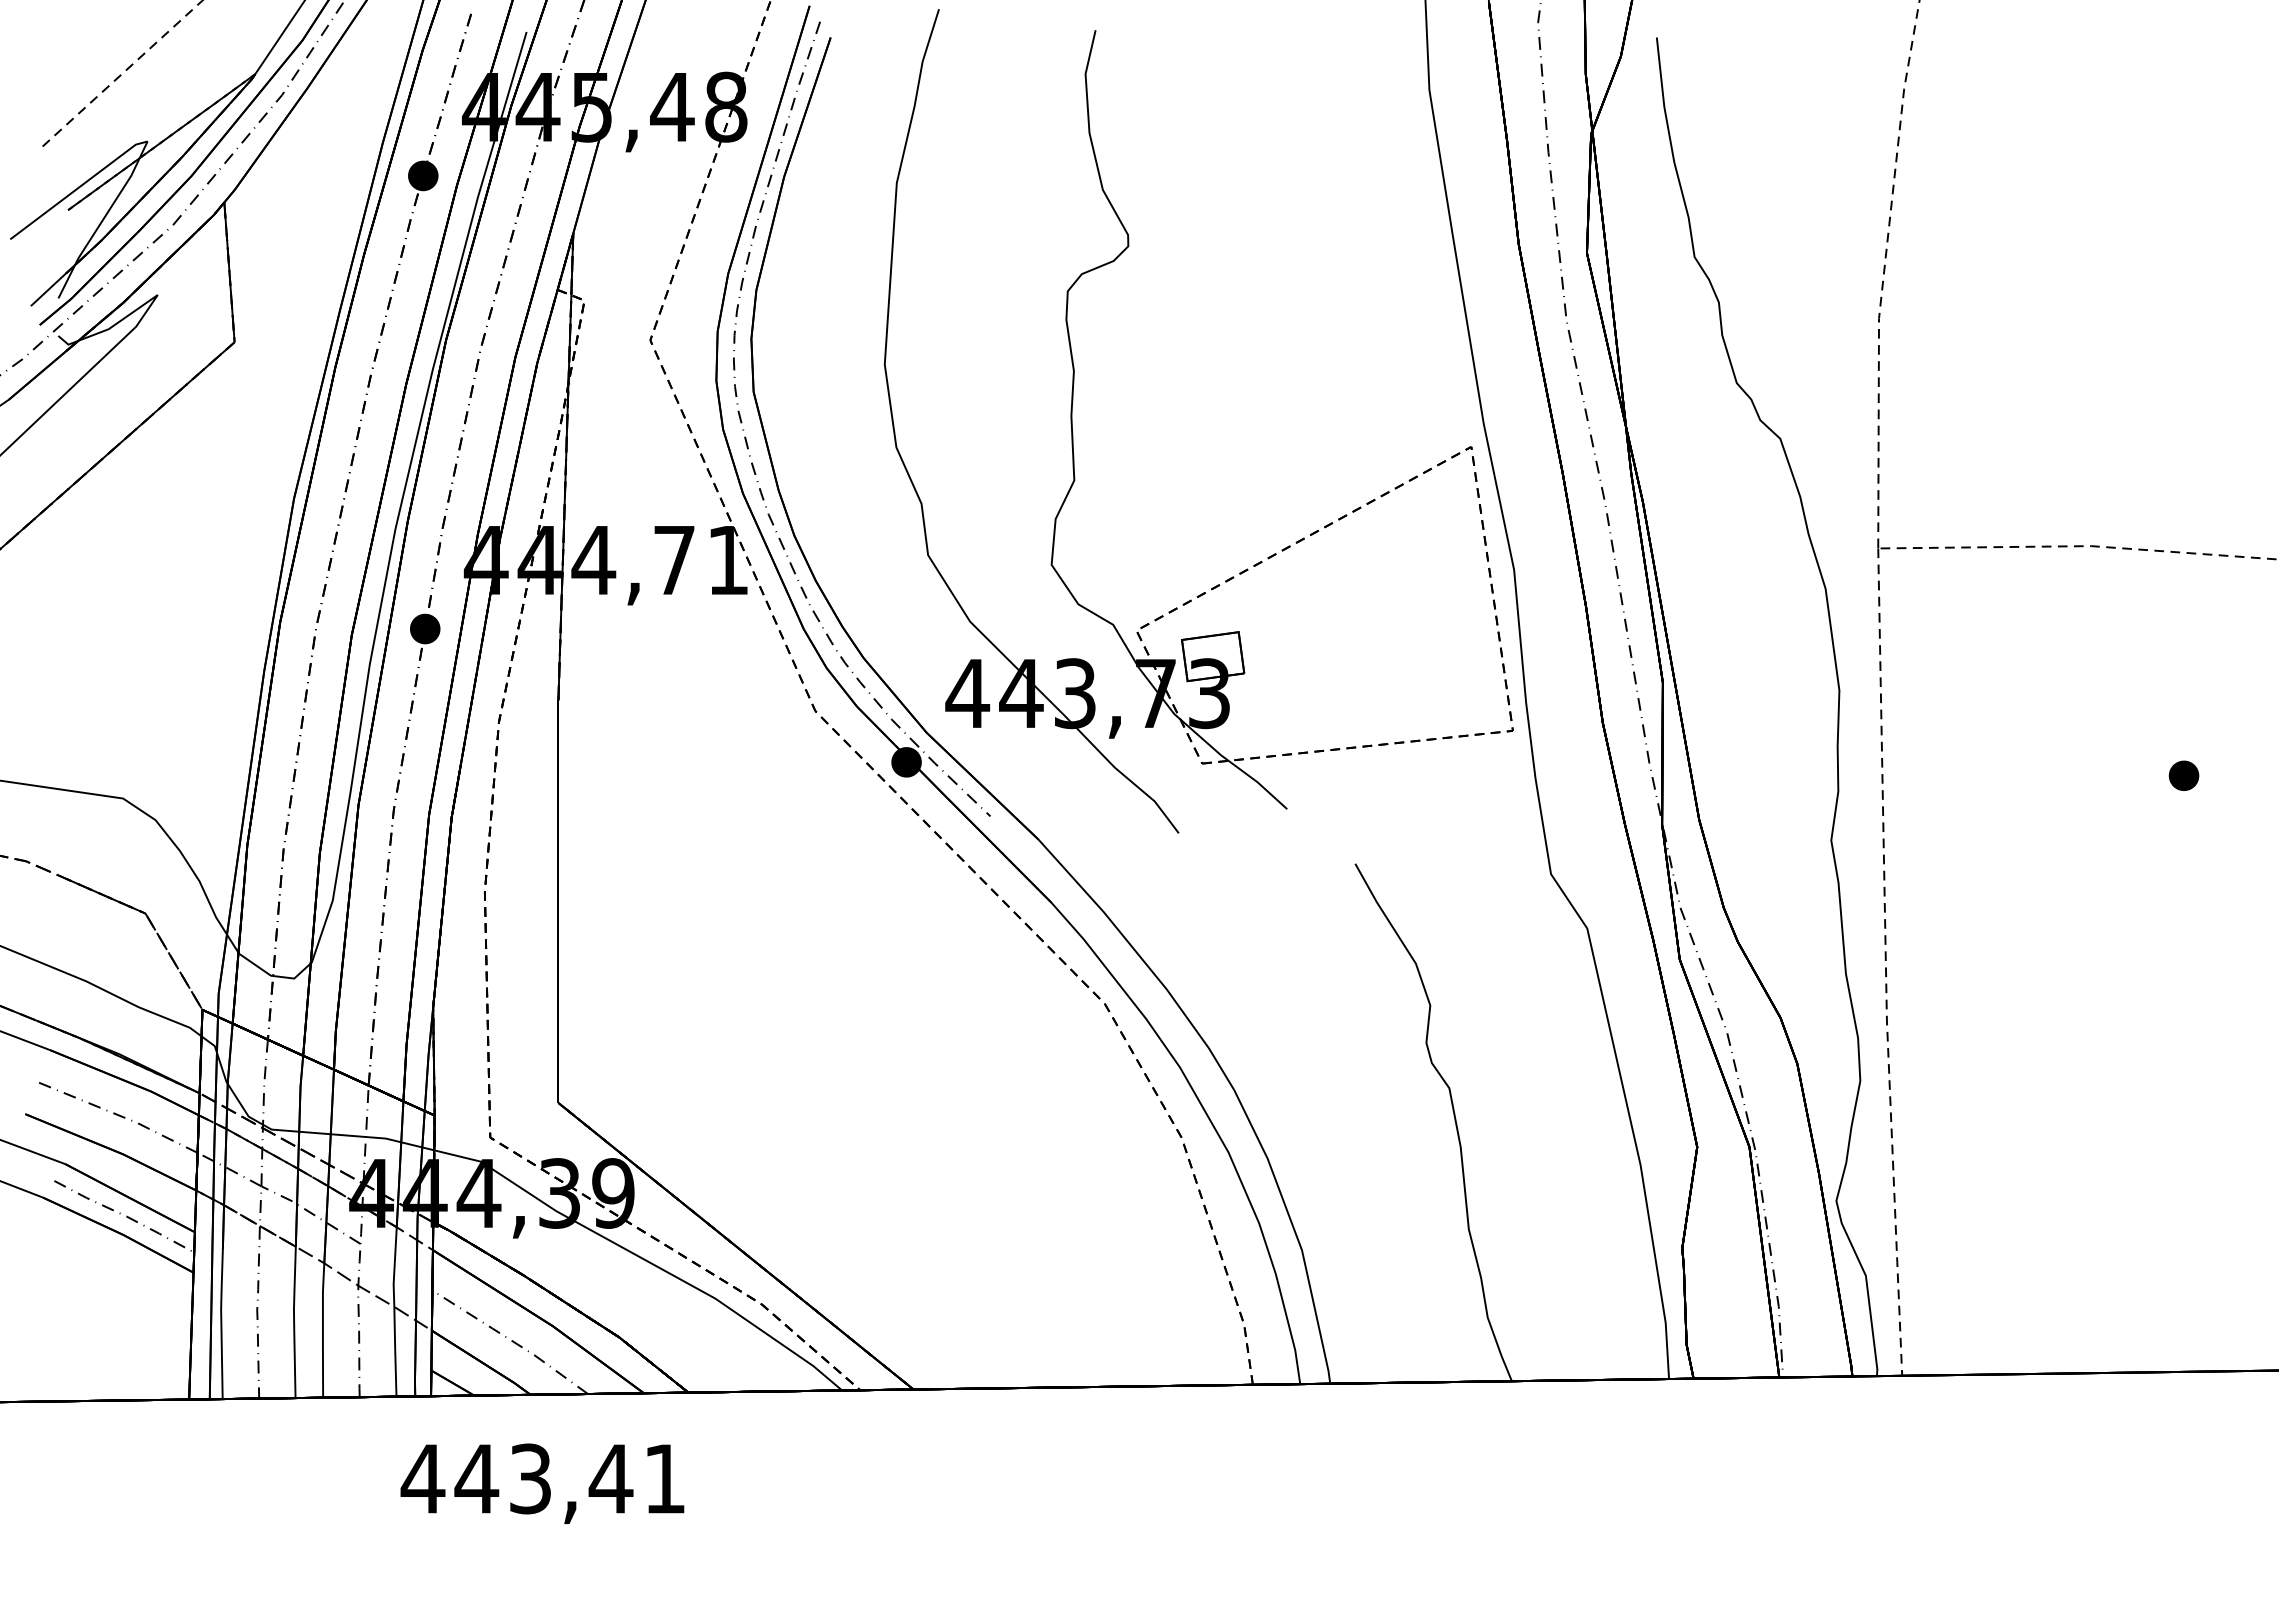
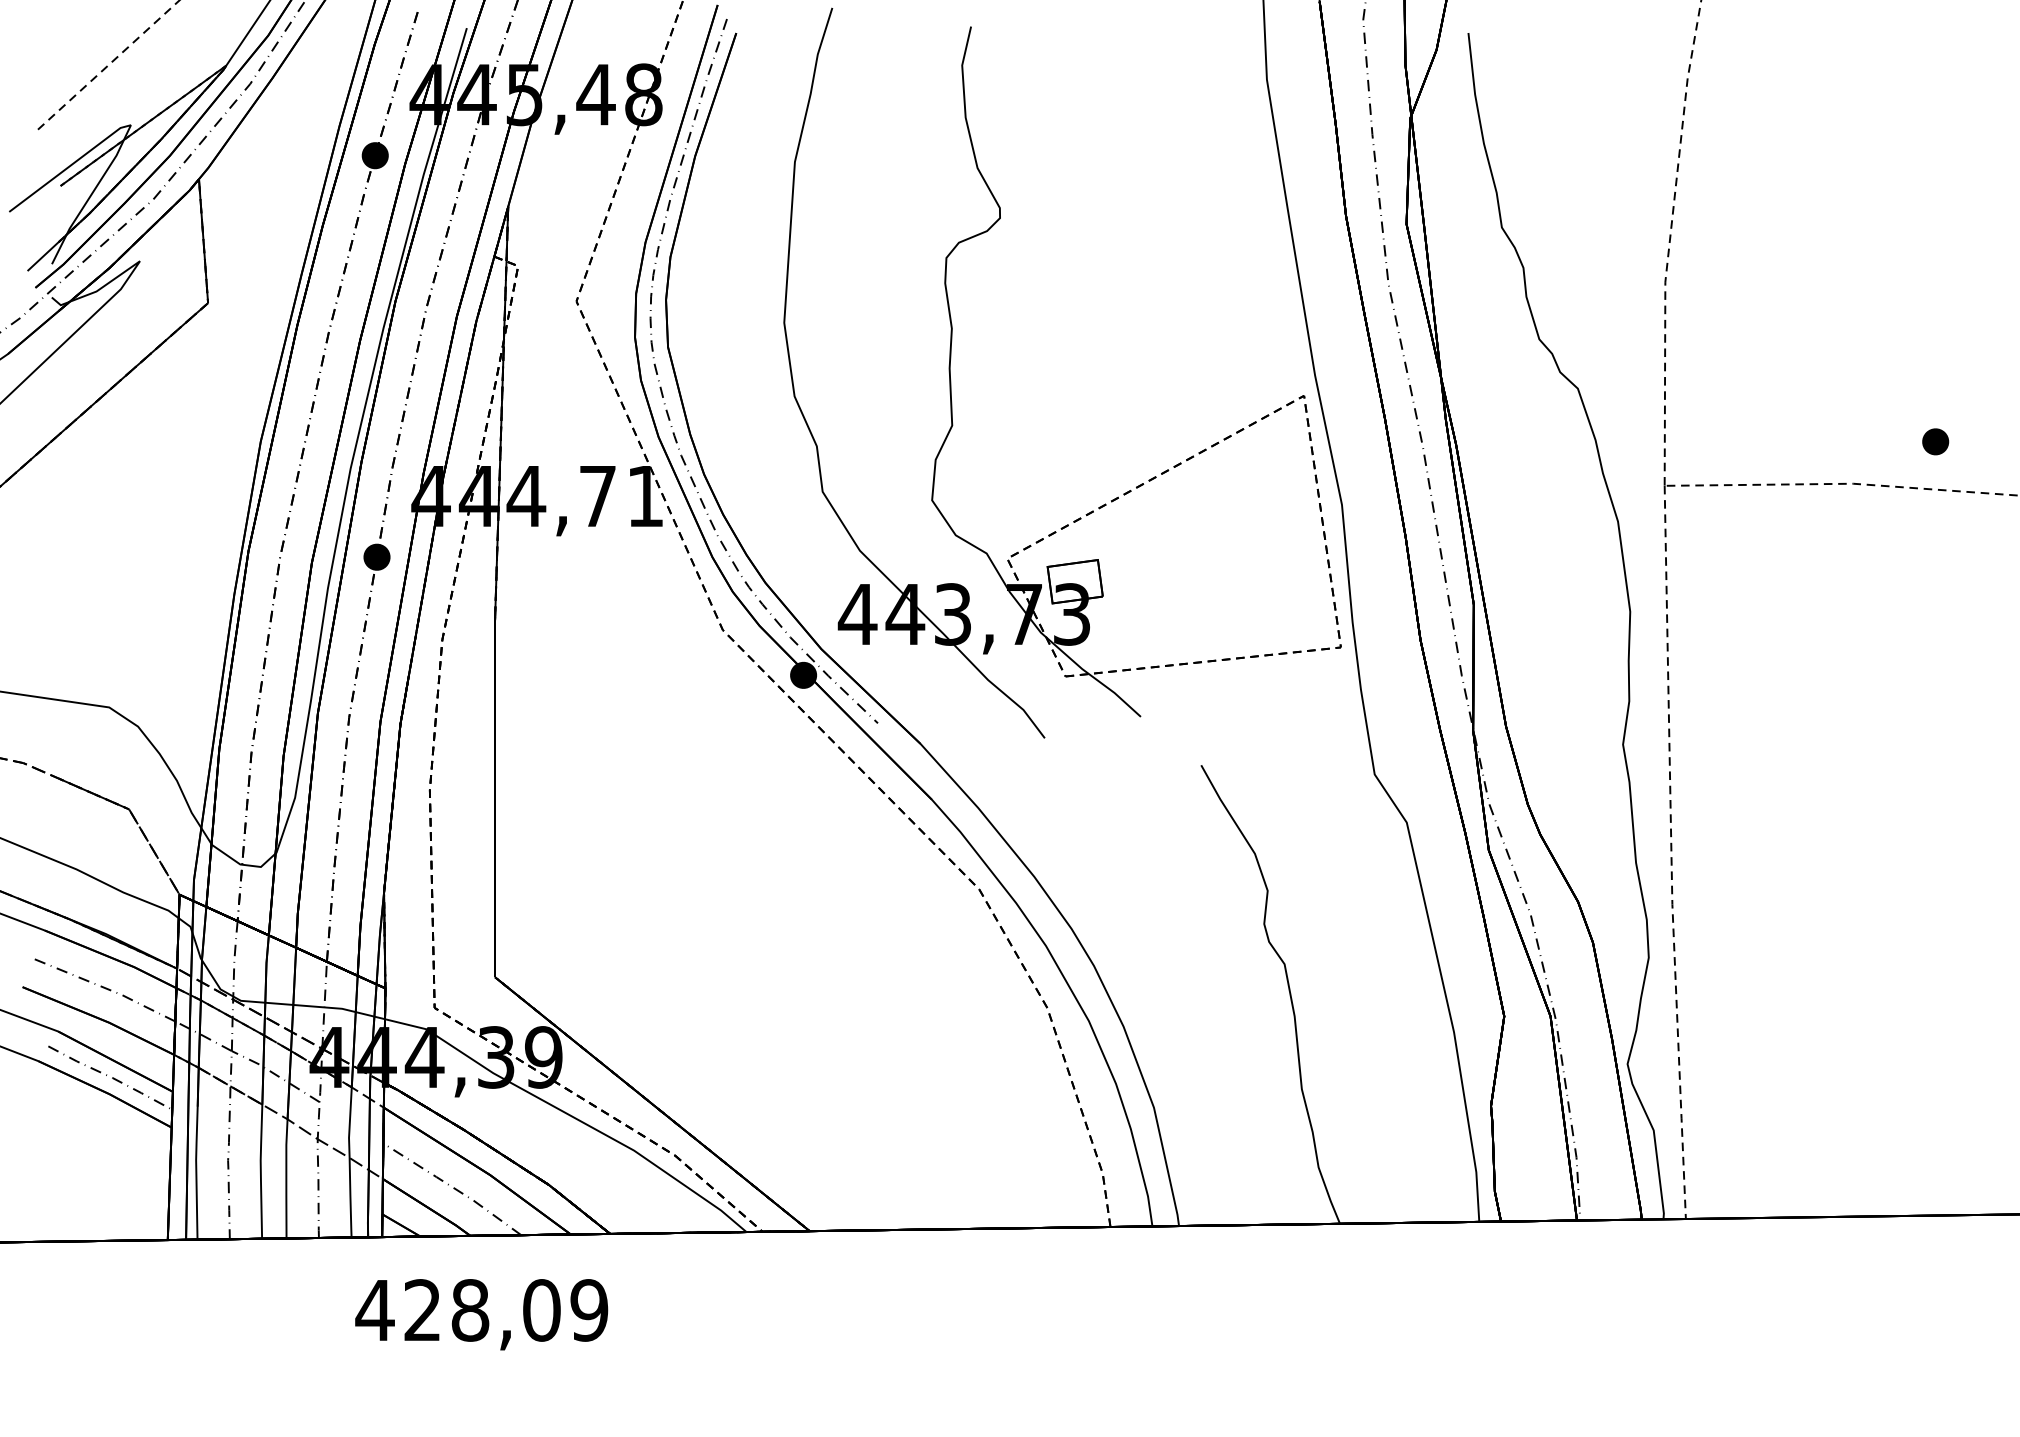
part: (2183, 775) -> (1935, 441), moved
text: (569, 1478) -> (504, 1310), 443,41 -> 428,09

